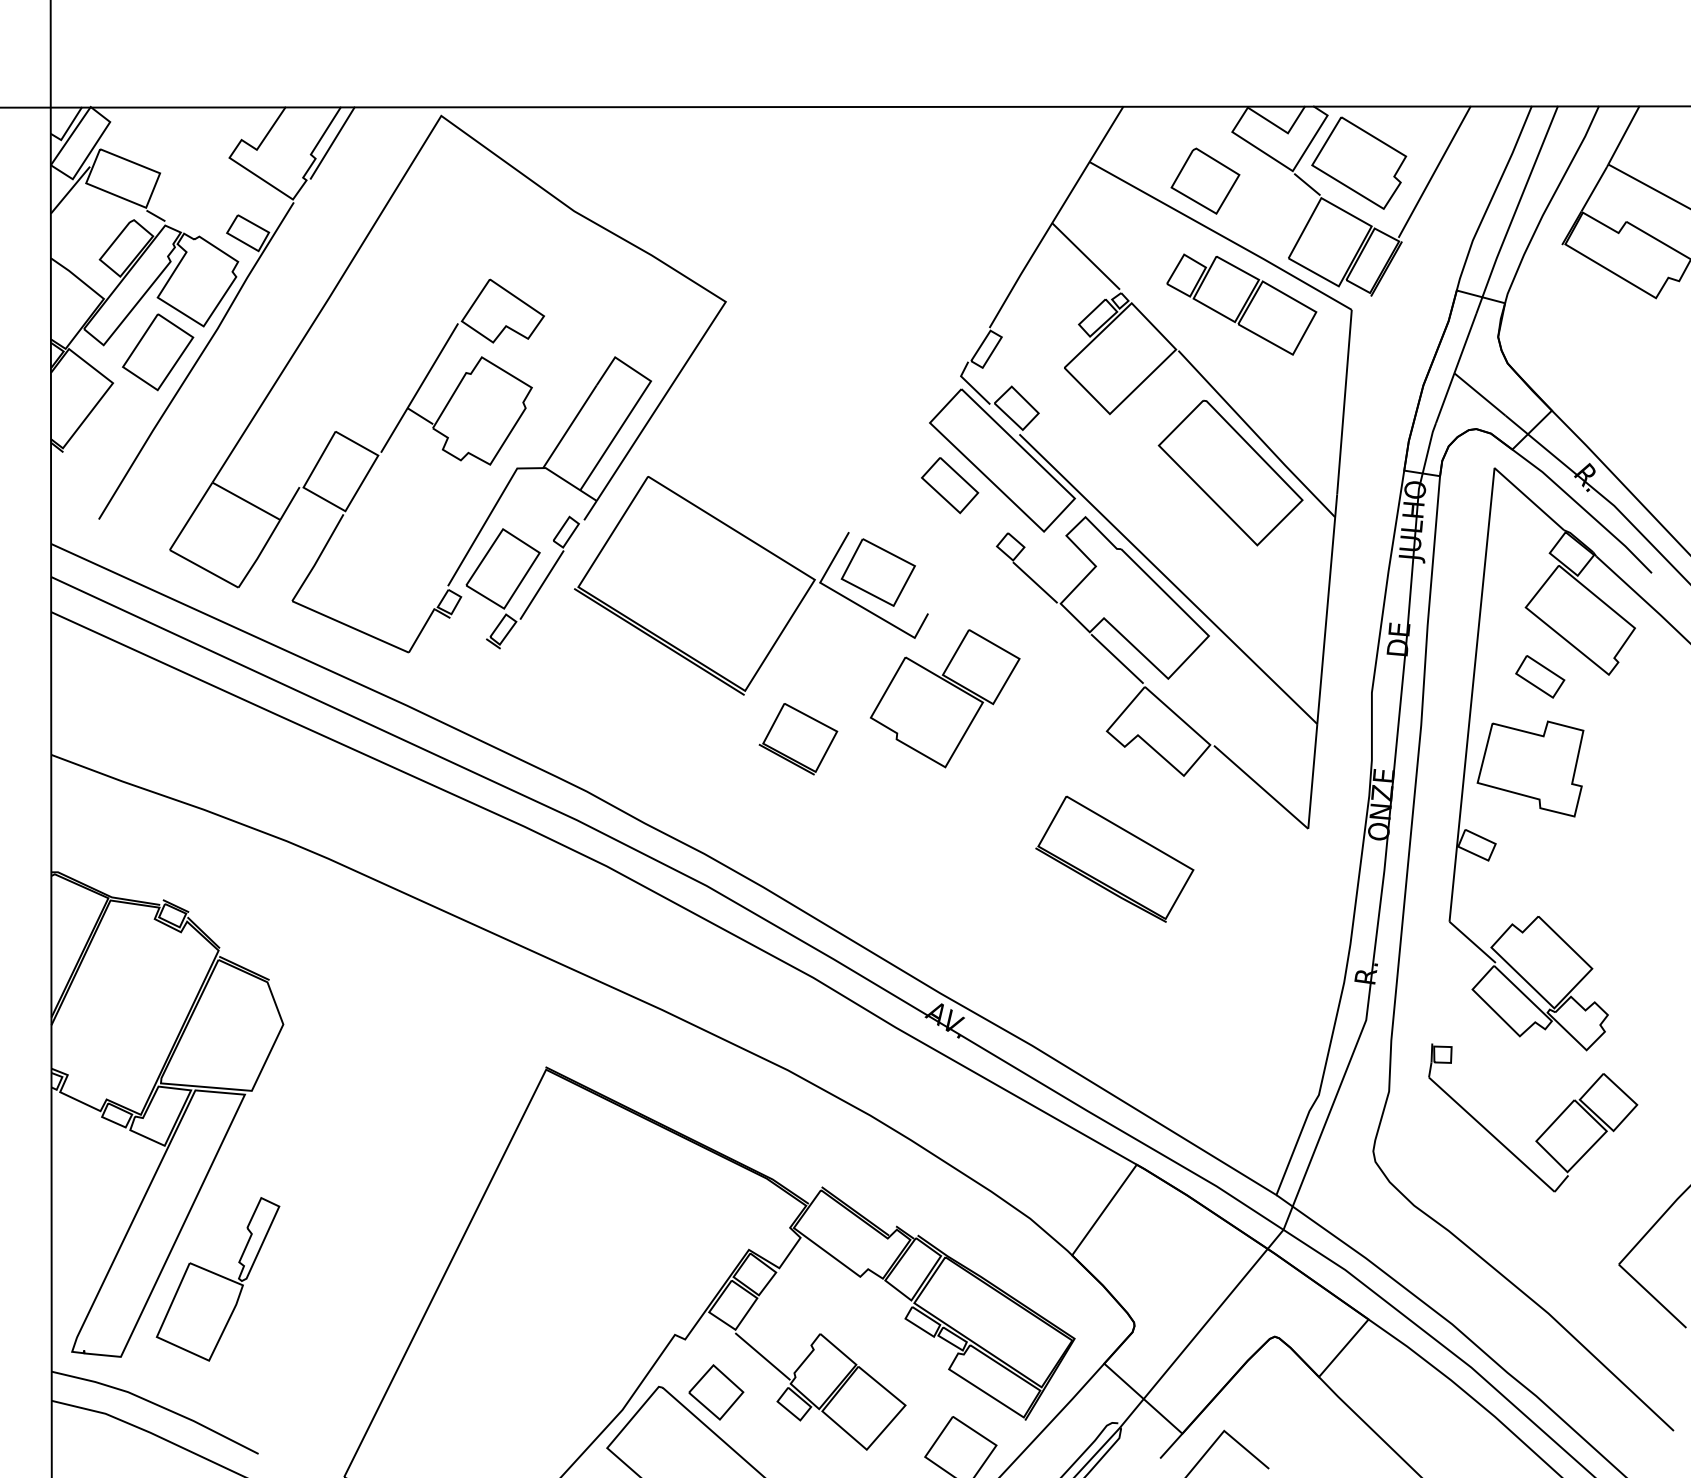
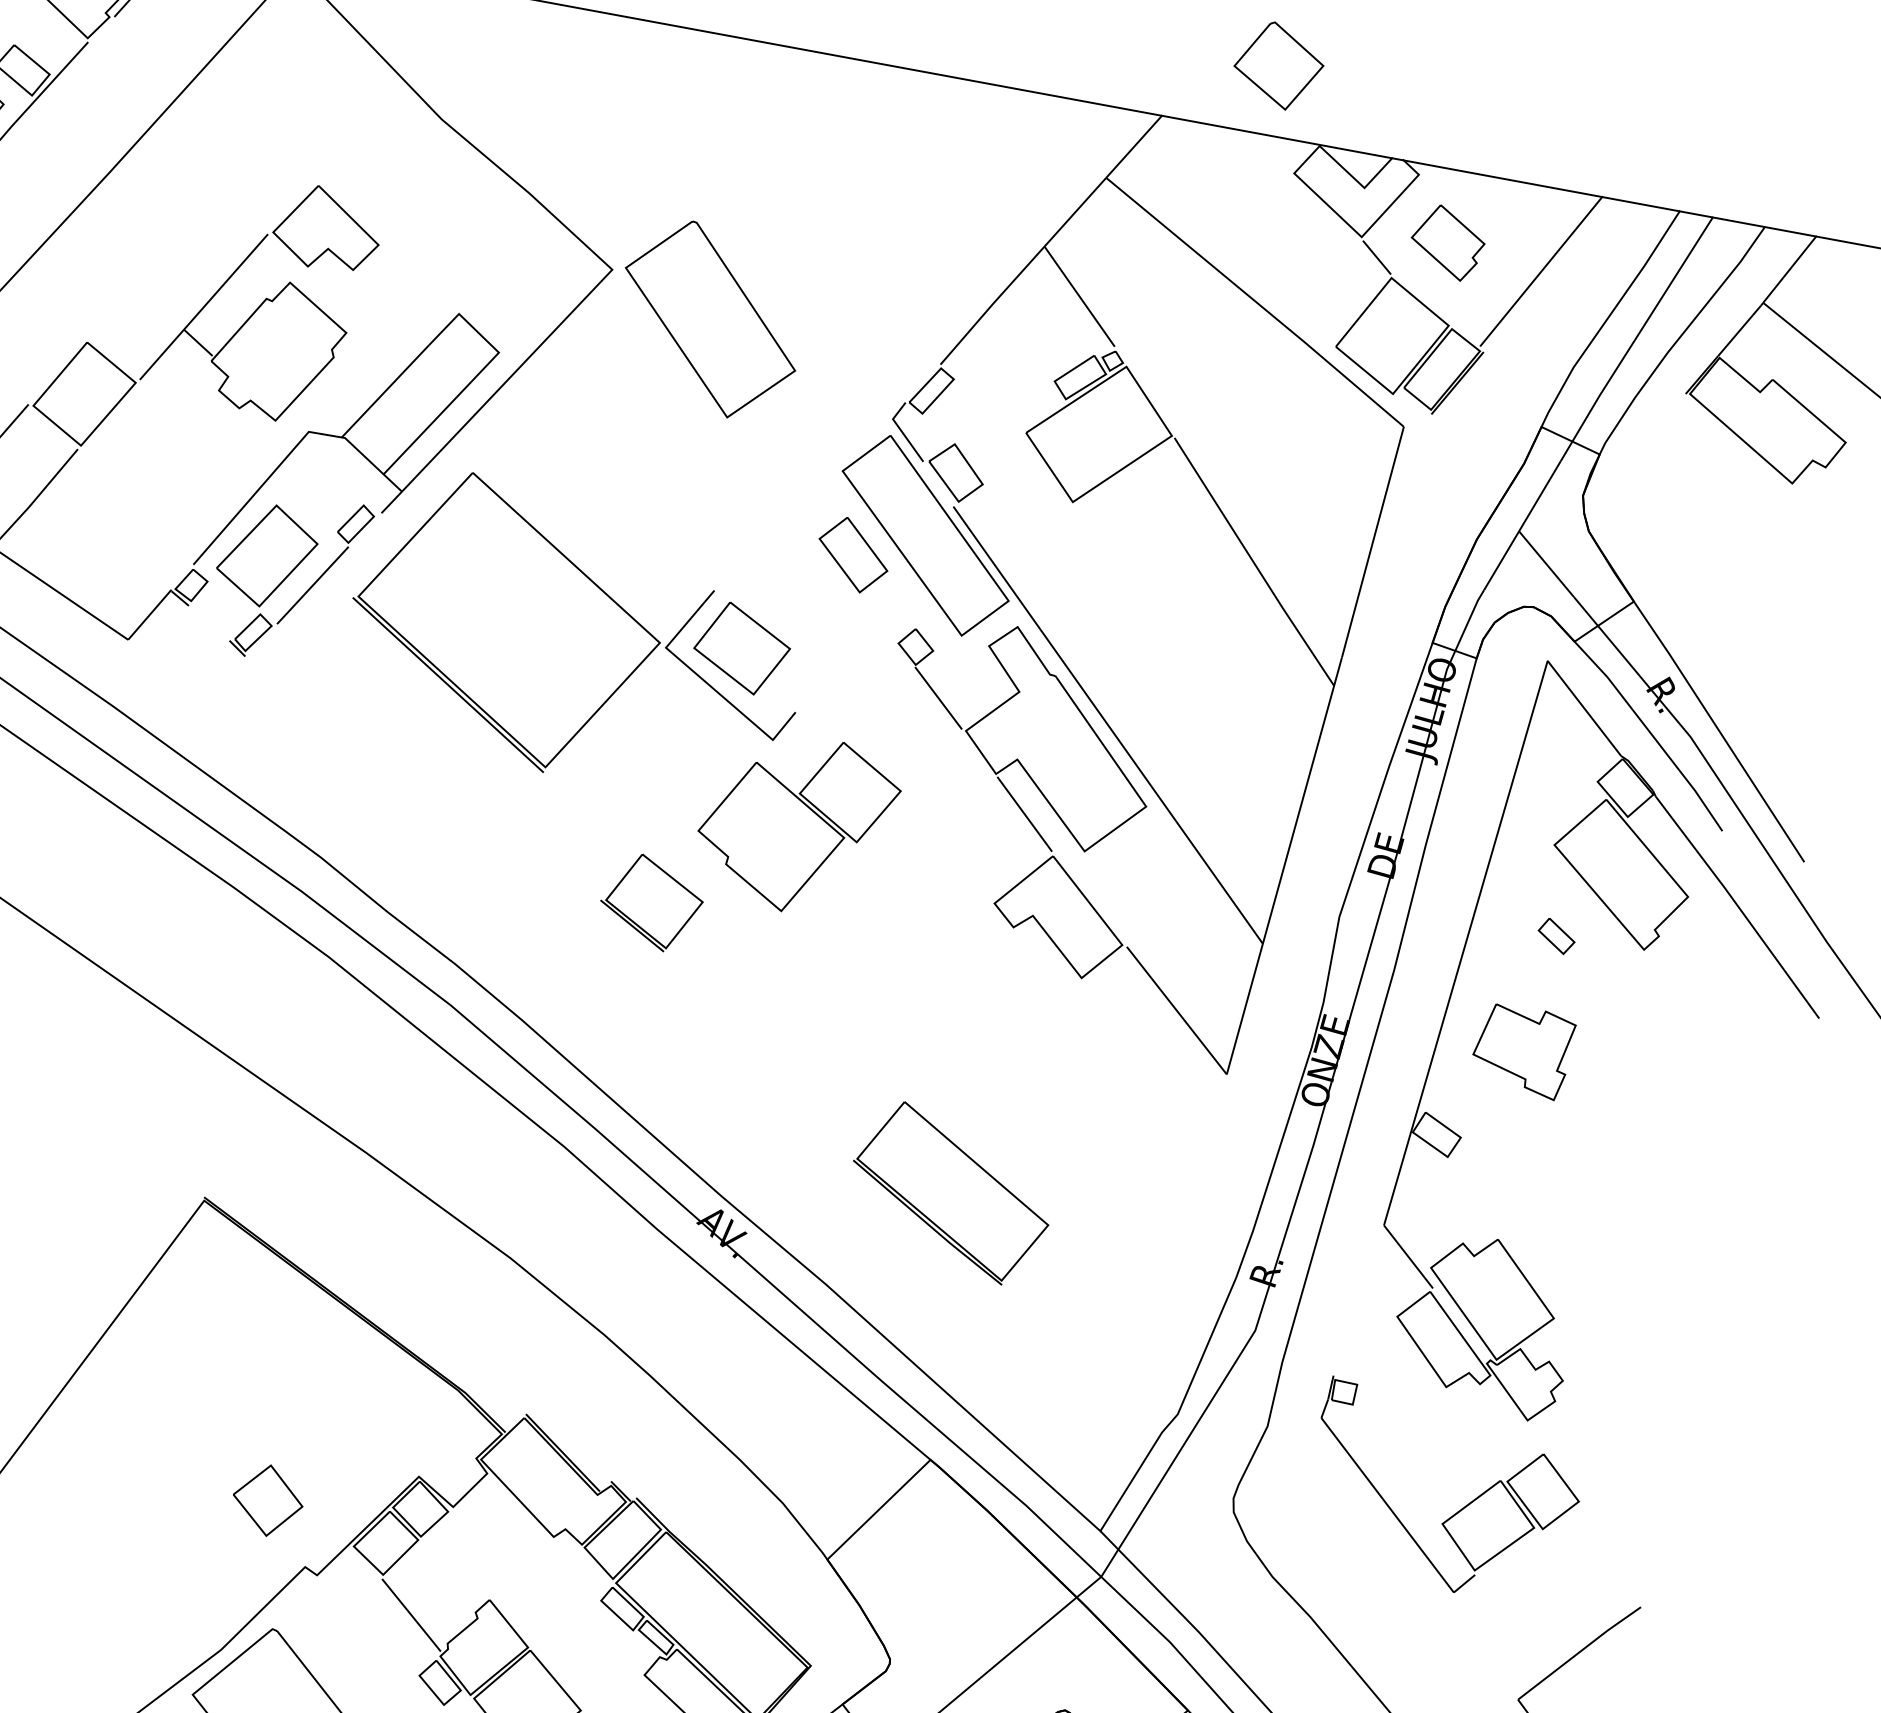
part: (1359, 162) -> (1448, 241), size x0.6
part: (1205, 180) -> (1279, 64), moved
part: (1241, 304) -> (1265, 394), removed
part: (1230, 472) -> (710, 318), moved
part: (1540, 676) -> (1556, 935), size x0.6
part: (798, 739) -> (651, 903), moved
part: (1530, 768) -> (1522, 1050), size x0.7
part: (1114, 858) -> (950, 1191), moved
part: (716, 1392) -> (268, 1500), moved

